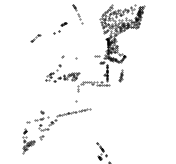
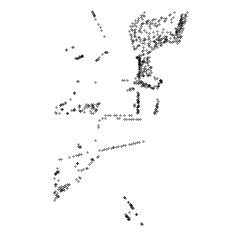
part: (63, 23) -> (78, 56), moved
part: (35, 38) -> (101, 56), moved
part: (51, 125) -> (91, 163), moved

